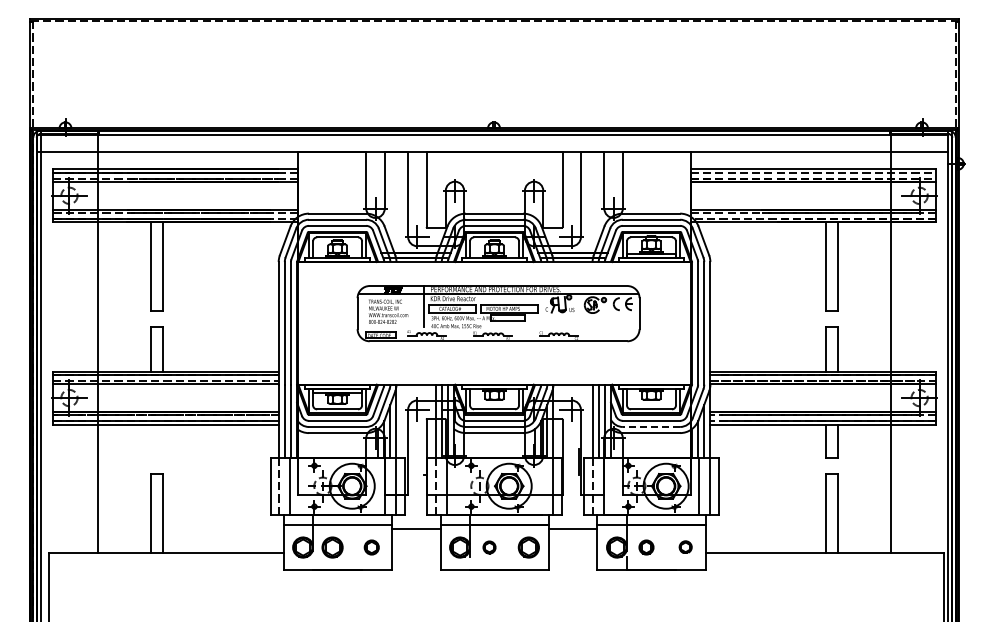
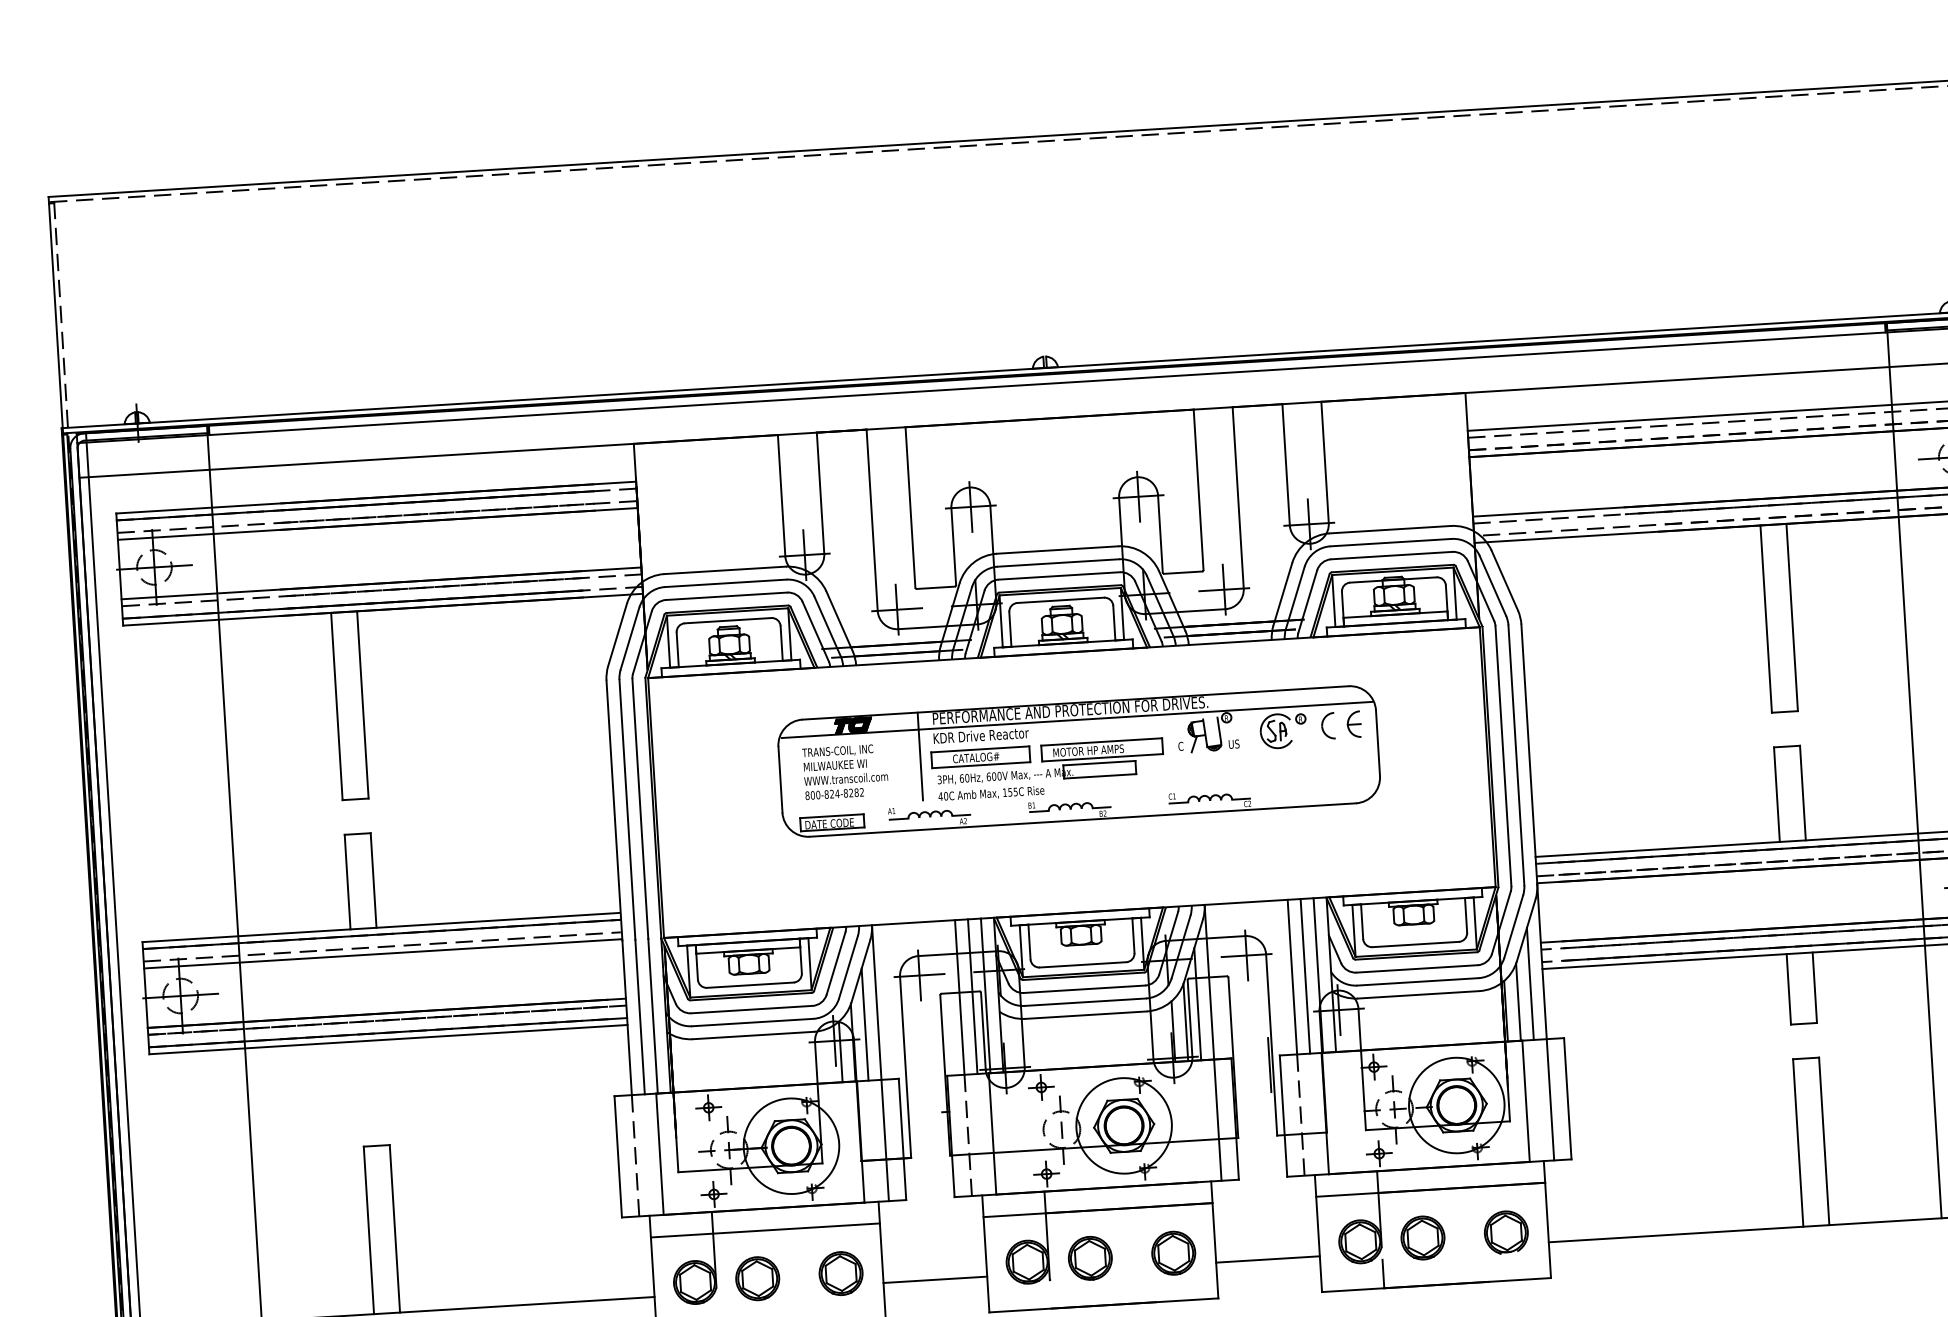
line: (651, 426) -> (1417, 980), dashed -> solid
line: (415, 529) -> (934, 1280), moved
line: (572, 529) -> (1266, 1260), moved
part: (685, 546) -> (1505, 1230), size x1.67
part: (371, 547) -> (840, 1273), size x1.43
part: (489, 547) -> (1090, 1258), size x1.67
part: (646, 547) -> (1423, 1237), size x1.43

